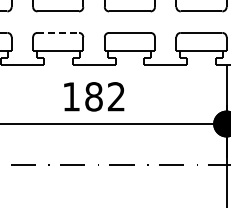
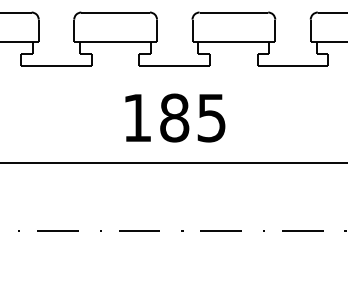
line: (58, 32) -> (116, 11), dashed -> solid
text: (115, 96) -> (210, 117), 182 -> 185

